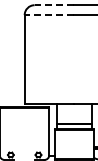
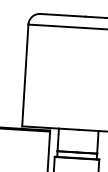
line: (54, 5) -> (63, 15), dashed -> solid
line: (49, 15) -> (56, 26), dashed -> solid

